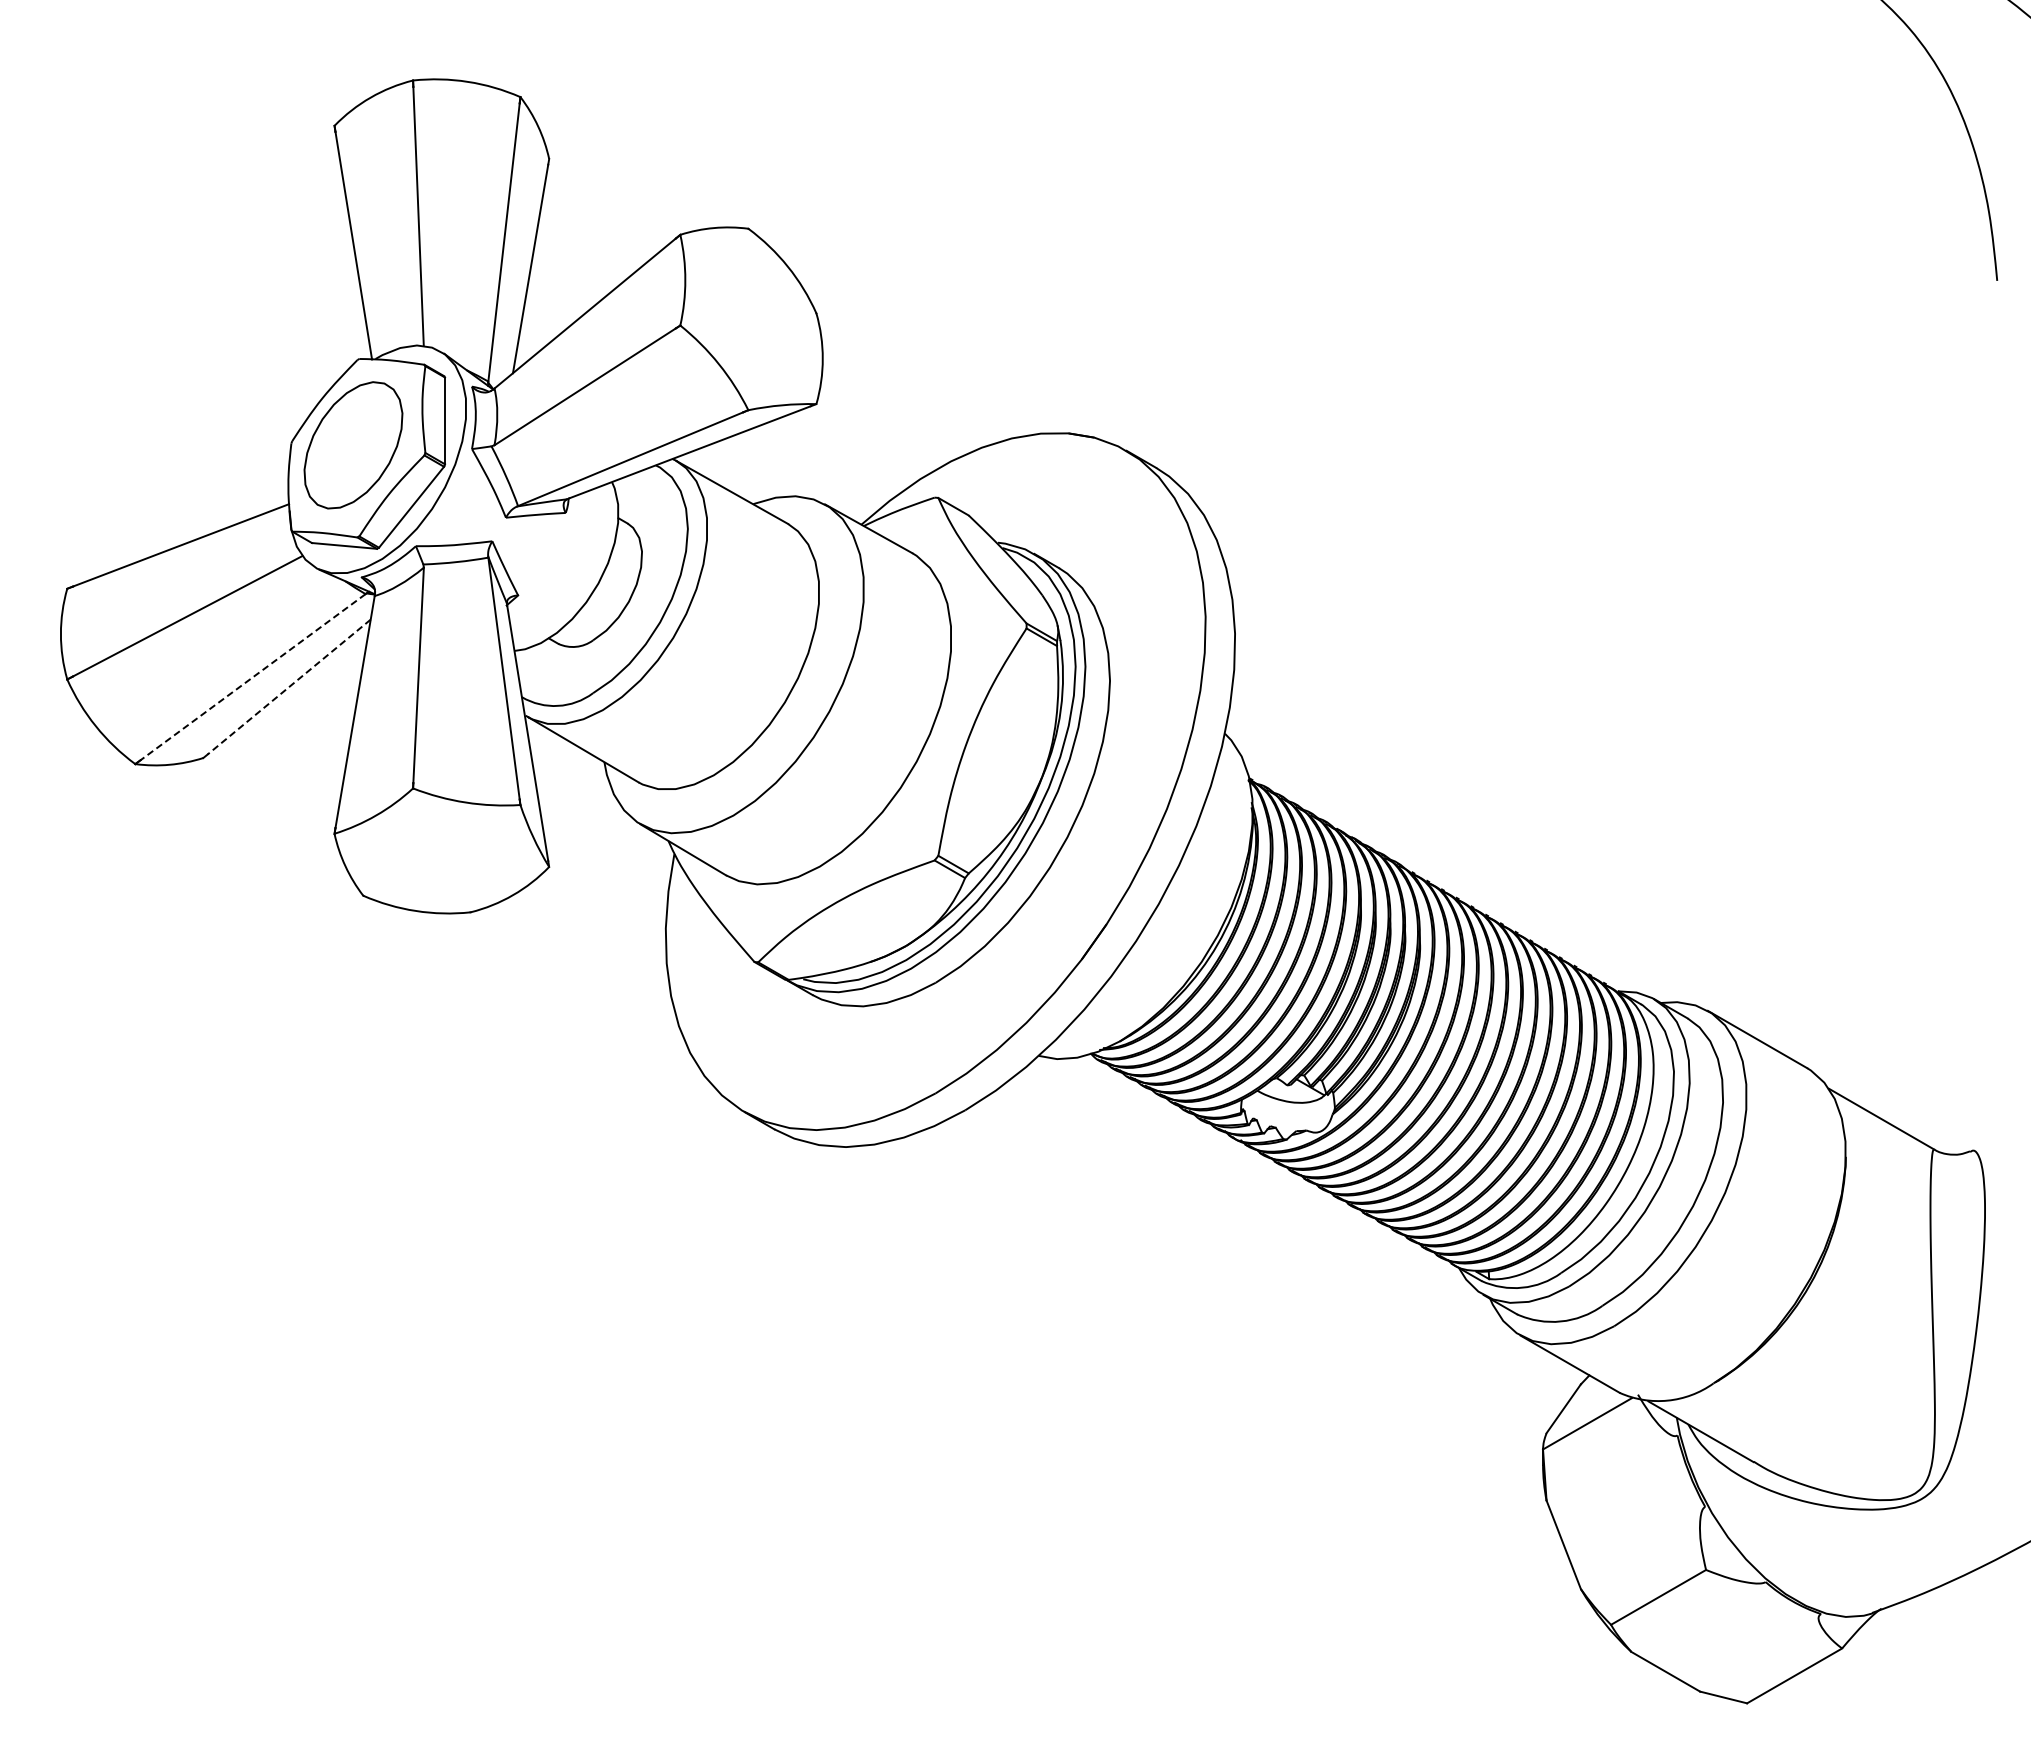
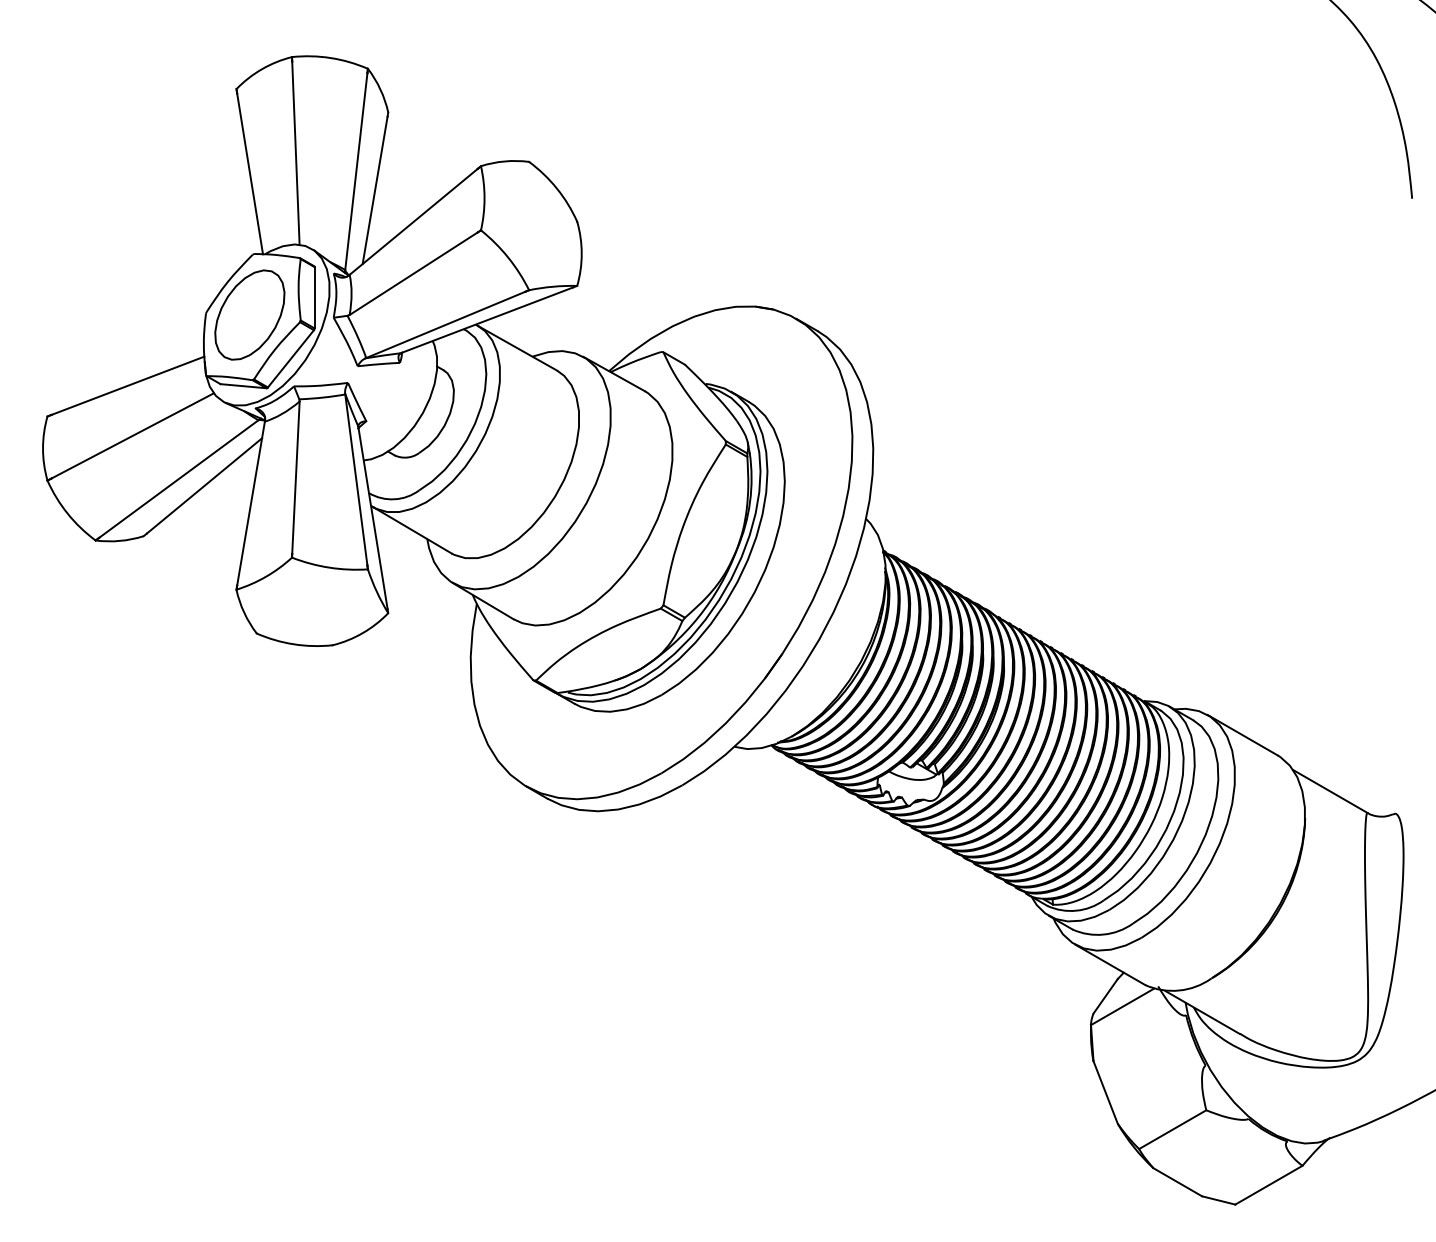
line: (253, 677) -> (179, 479), dashed -> solid
line: (289, 686) -> (204, 485), dashed -> solid

